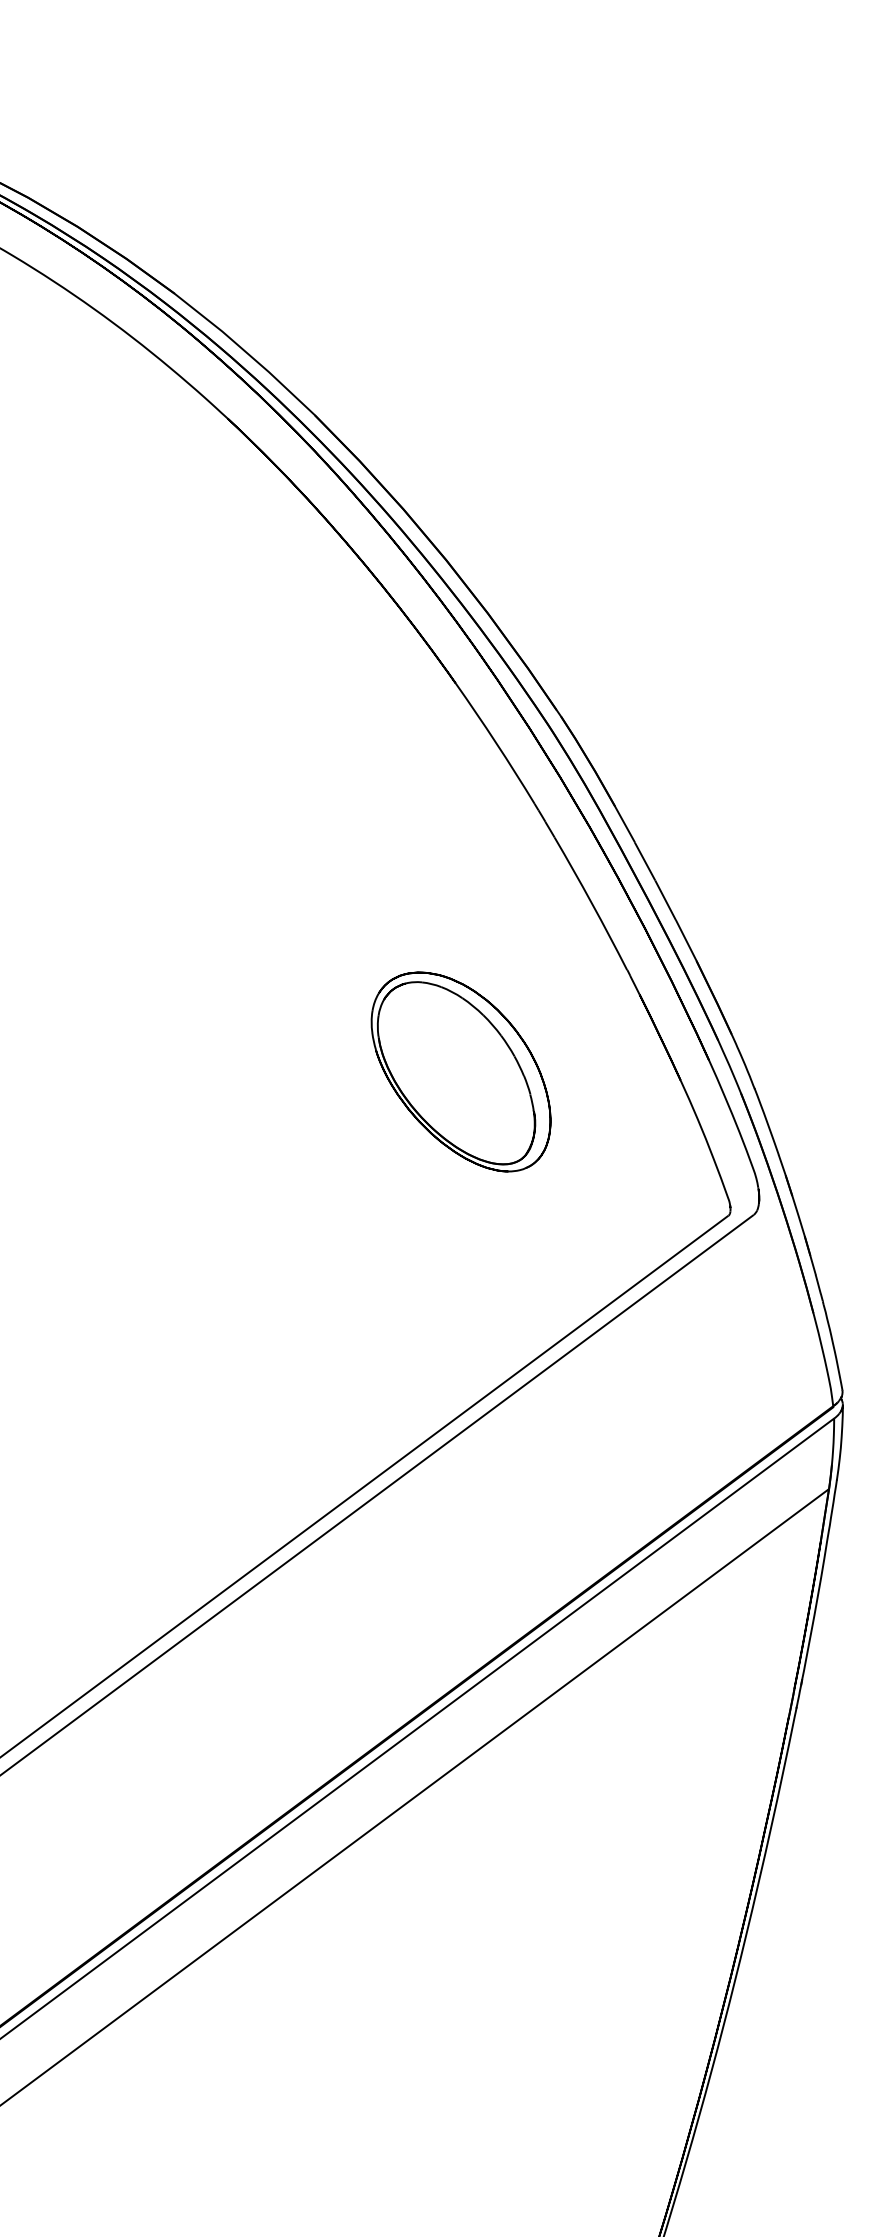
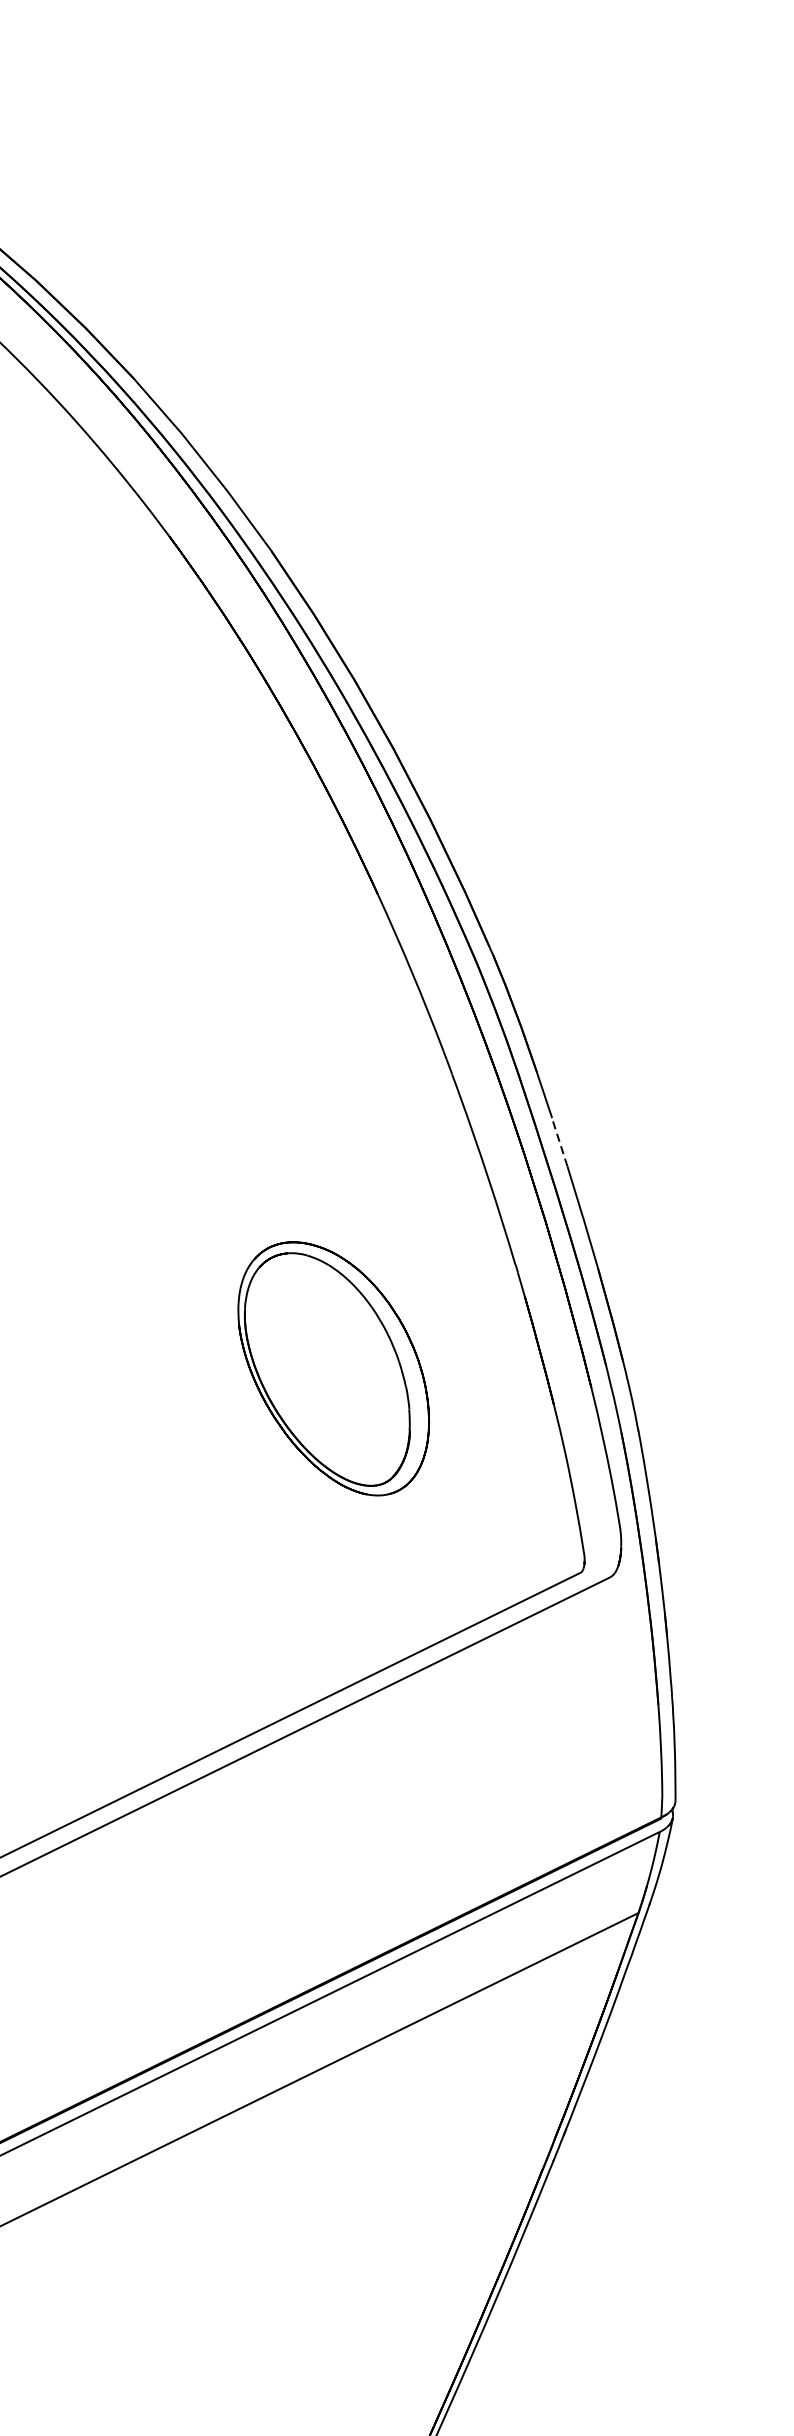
line: (645, 861) -> (560, 1142), solid -> dashed
part: (460, 1071) -> (332, 1367), moved

